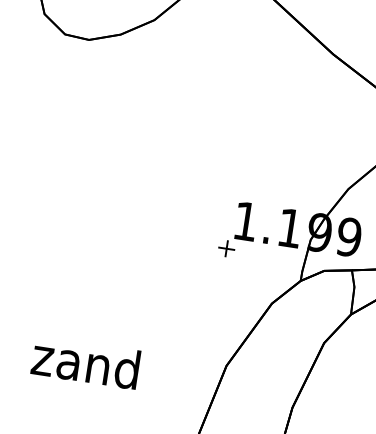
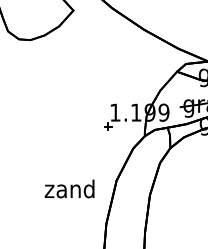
text: (85, 361) -> (69, 188), moved

